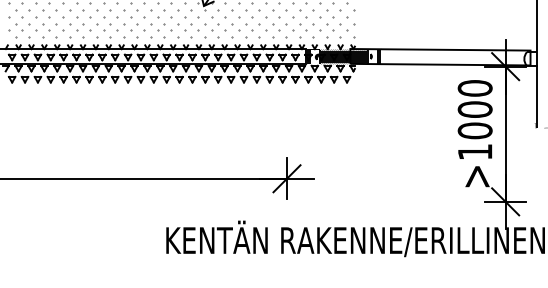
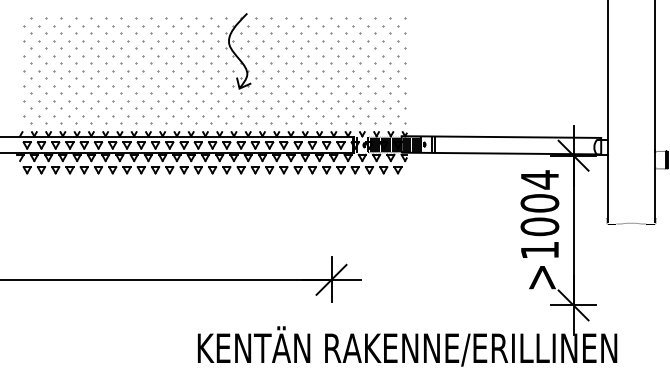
text: (474, 88) -> (539, 179), >1000 -> >1004

